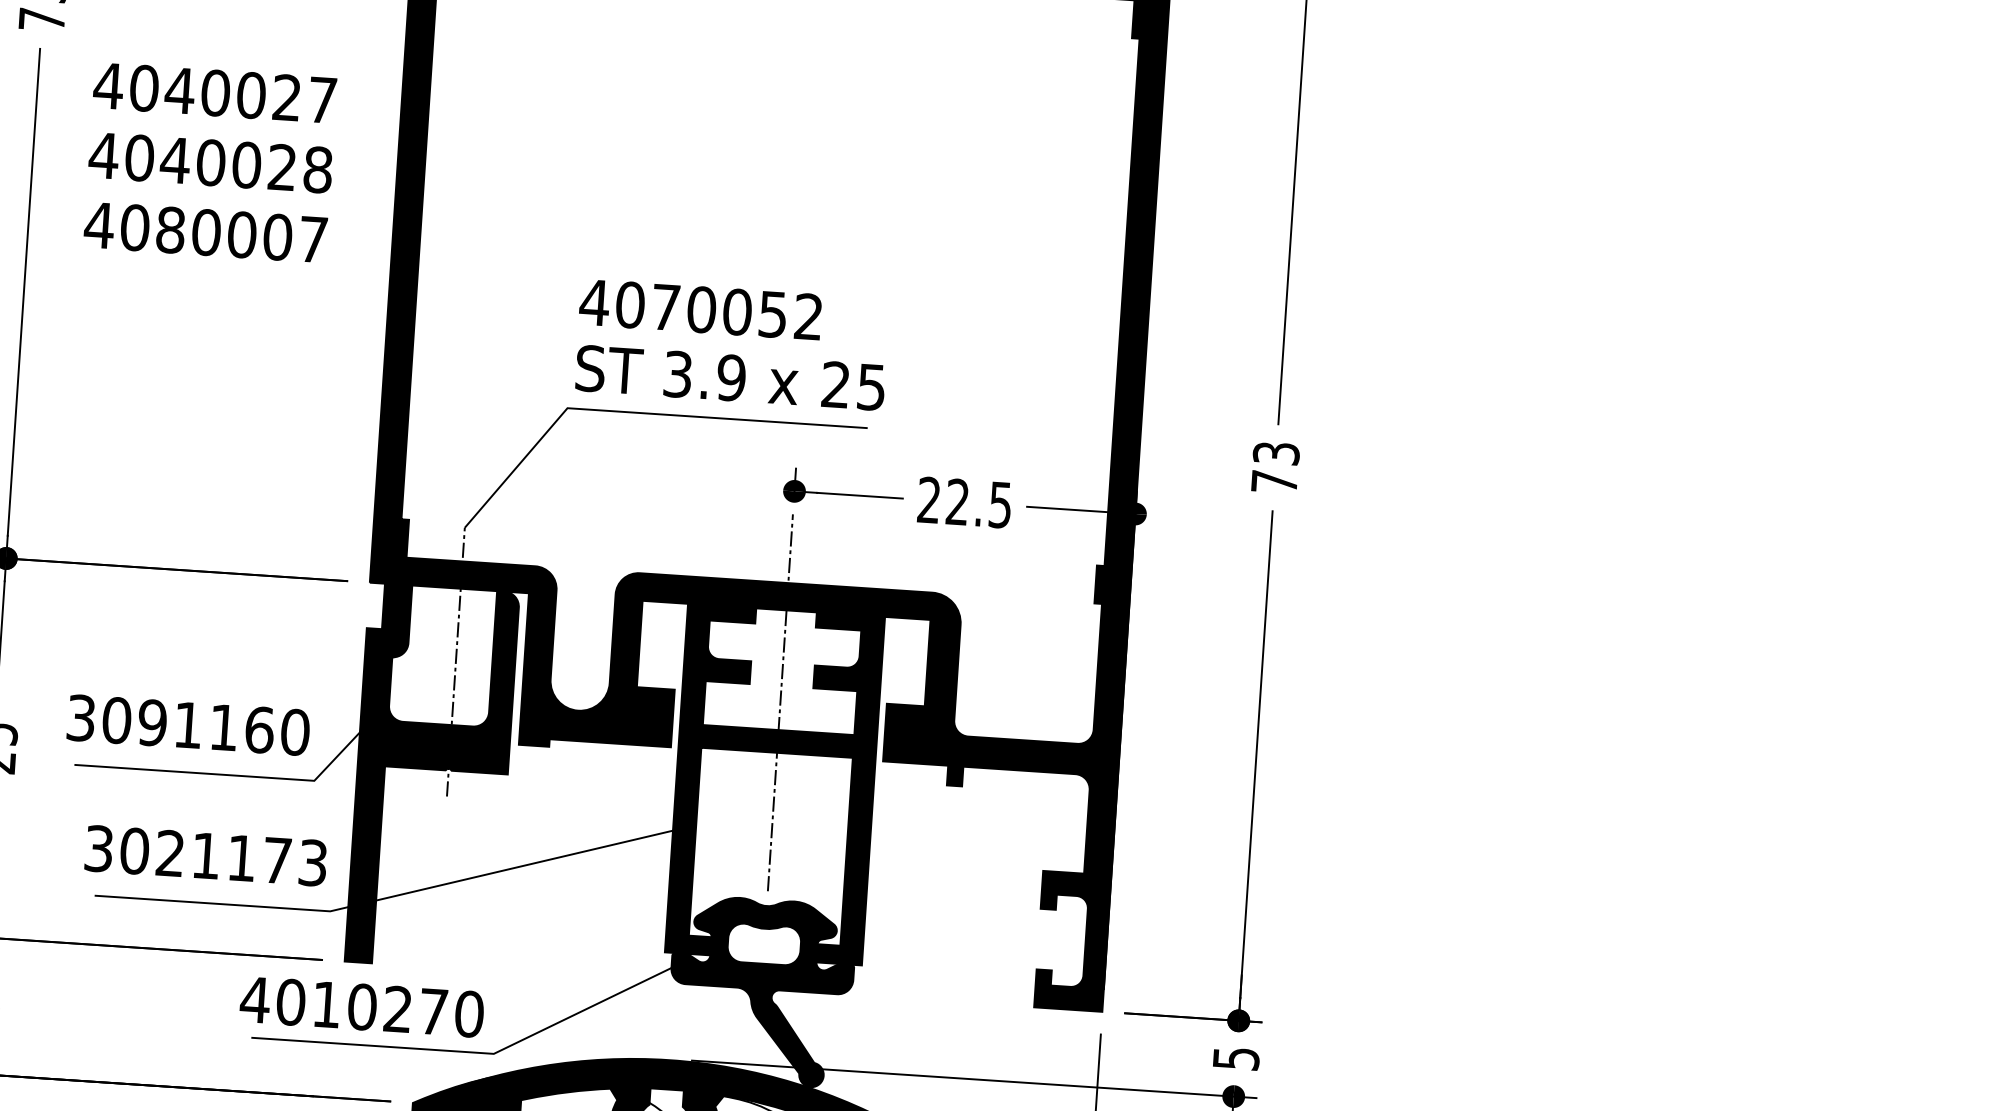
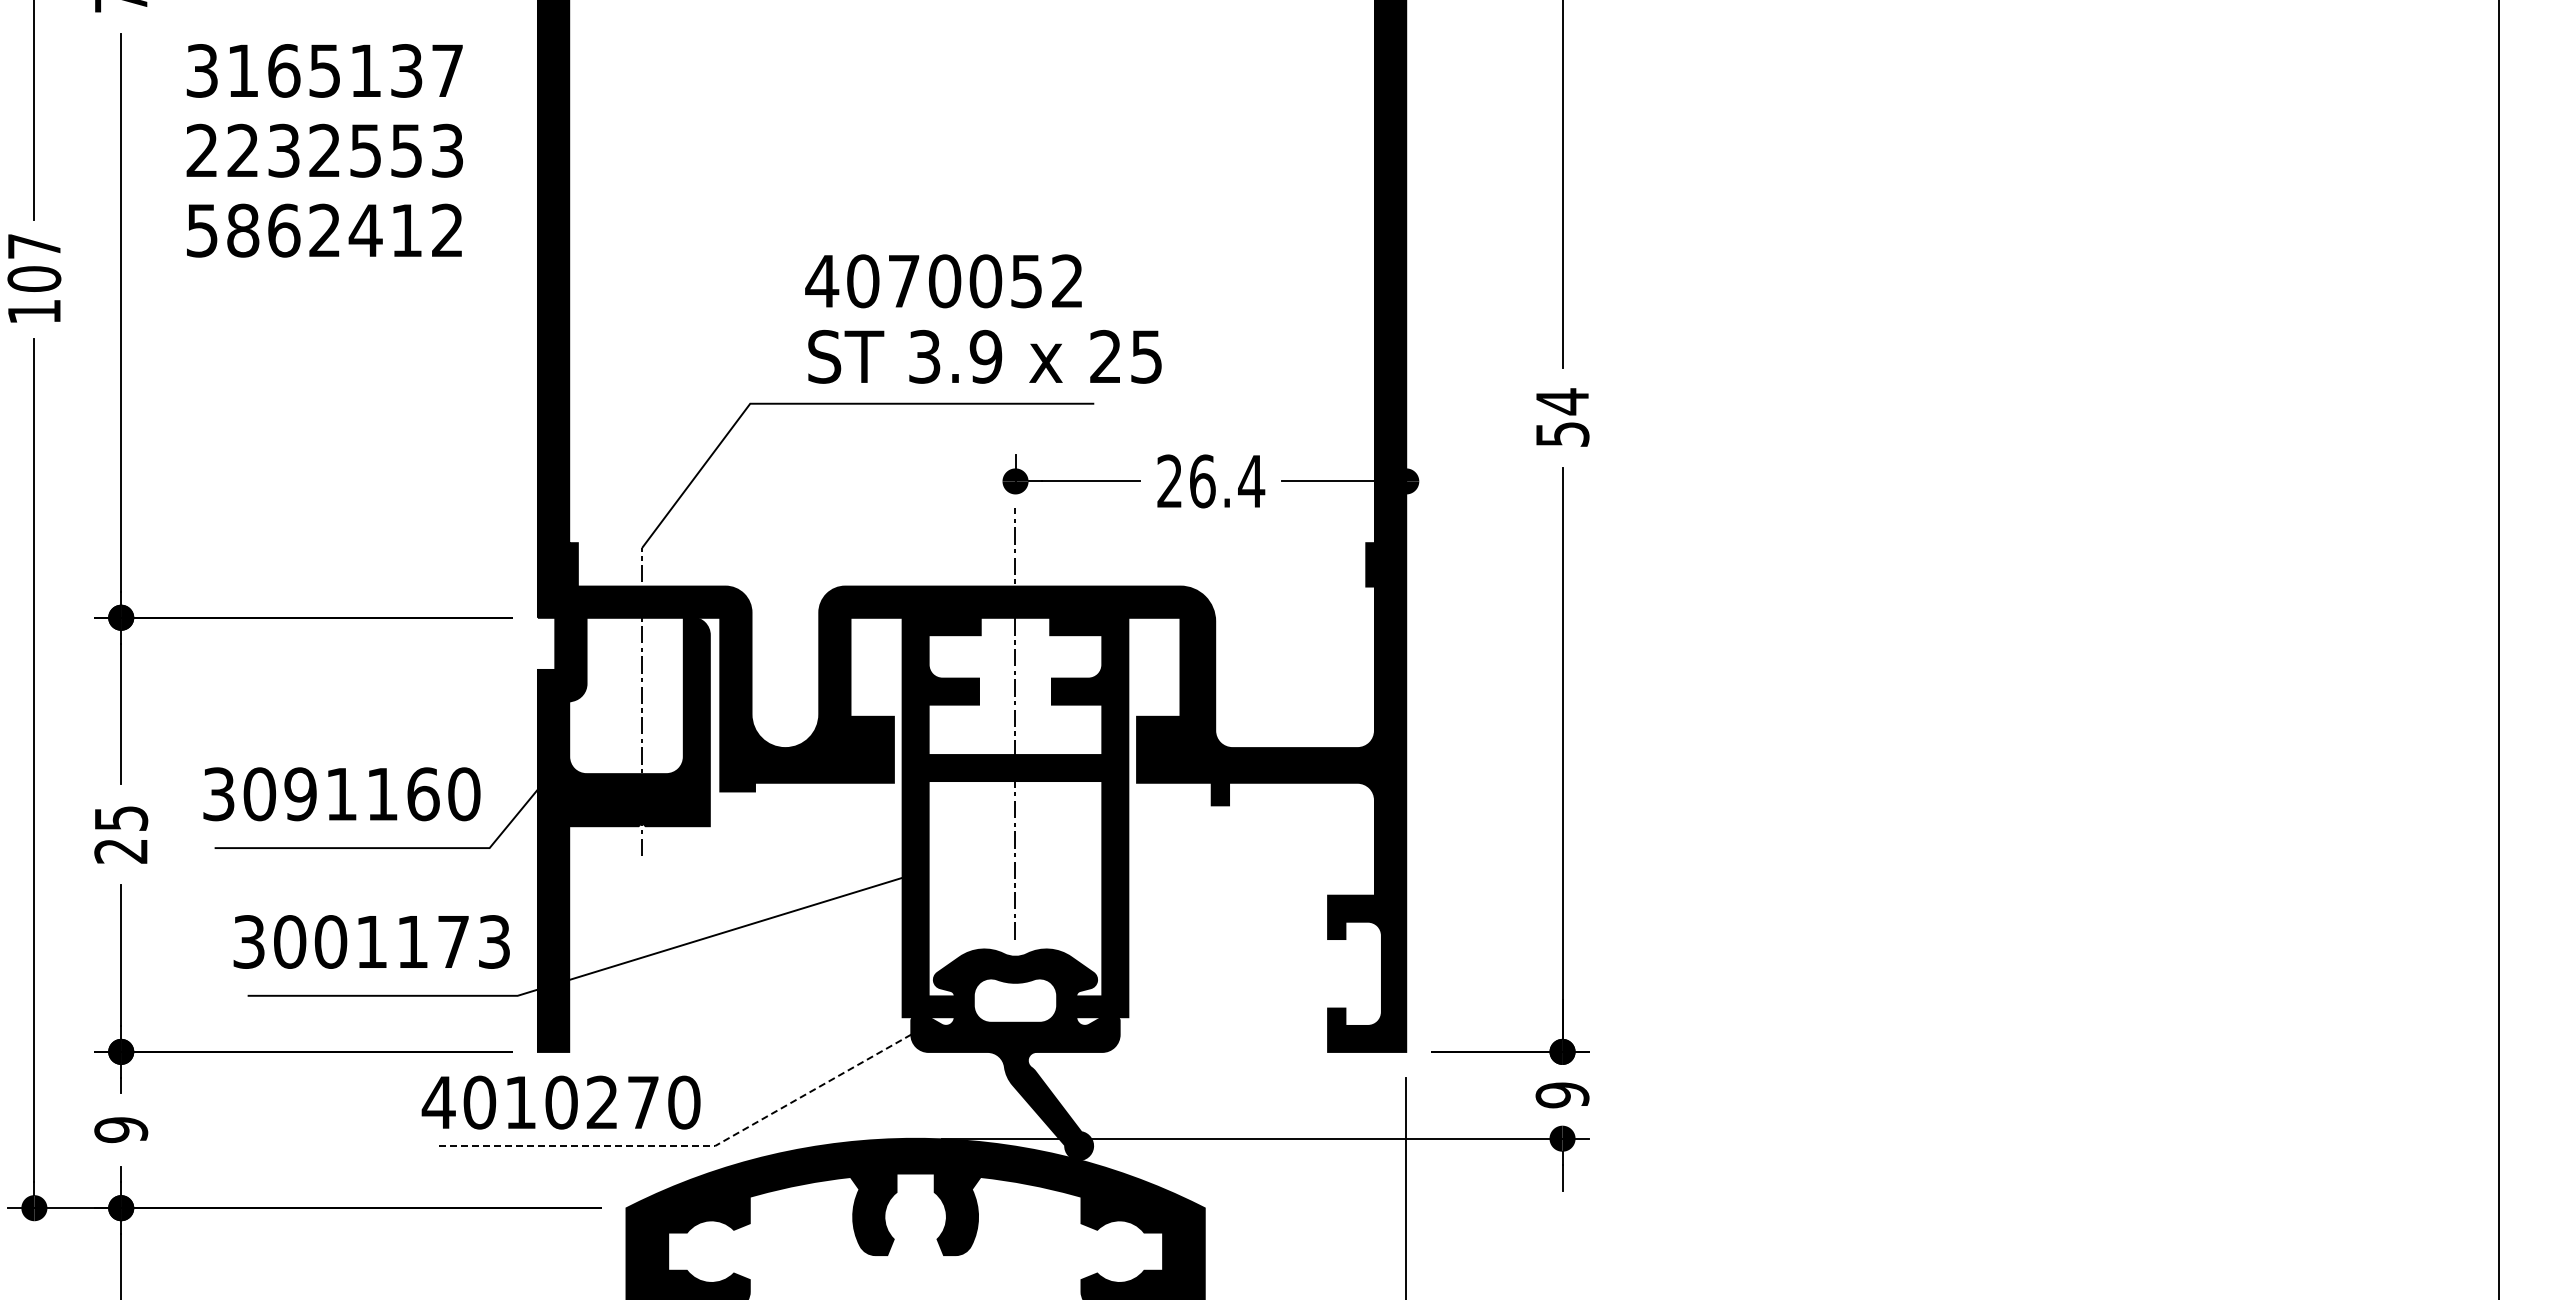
text: (197, 91) -> (303, 70), 4040027 -> 3165137
text: (210, 162) -> (324, 150), 4040028 -> 2232553
text: (205, 232) -> (323, 230), 4080007 -> 5862412
text: (700, 309) -> (943, 281), moved
text: (730, 377) -> (984, 356), moved
text: (1275, 467) -> (1562, 417), 73 -> 54
text: (979, 503) -> (1227, 481), 22.5 -> 26.4
text: (170, 853) -> (330, 941), 3021173 -> 3001173
line: (471, 1052) -> (689, 1146), solid -> dashed
text: (1236, 1058) -> (1562, 1095), 5 -> 9

